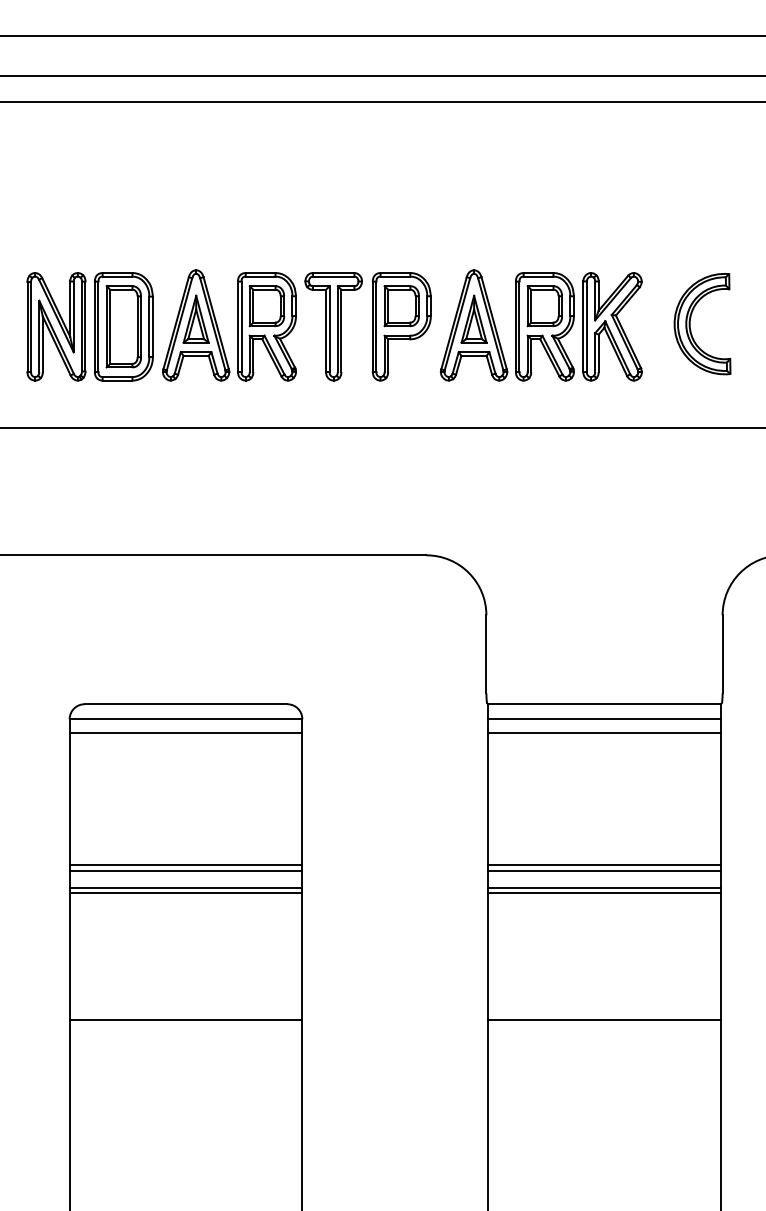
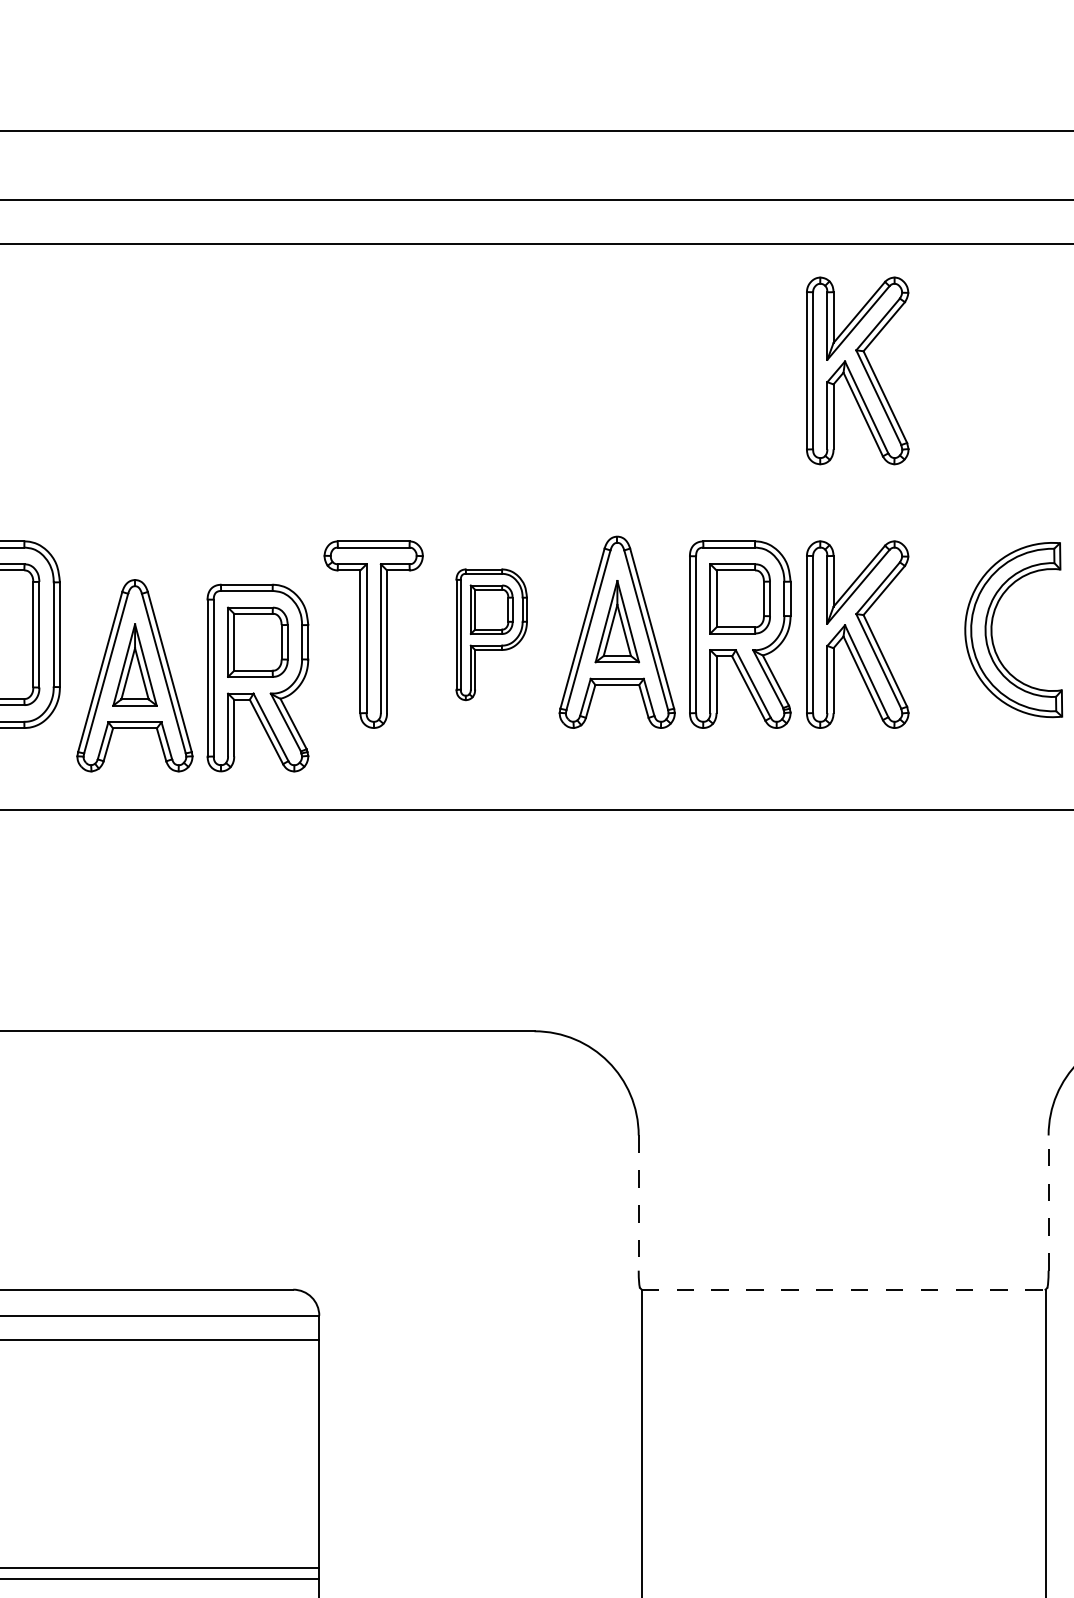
part: (612, 174) -> (857, 370), added
part: (237, 325) -> (206, 675), moved
part: (401, 326) -> (491, 634), size x0.7
line: (486, 654) -> (638, 1203), solid -> dashed
line: (722, 654) -> (1048, 1203), solid -> dashed
line: (605, 704) -> (845, 1290), solid -> dashed
line: (604, 719) -> (843, 1316), removed
line: (604, 733) -> (843, 1340), removed
line: (604, 864) -> (843, 1567), removed
line: (604, 870) -> (843, 1578), removed

